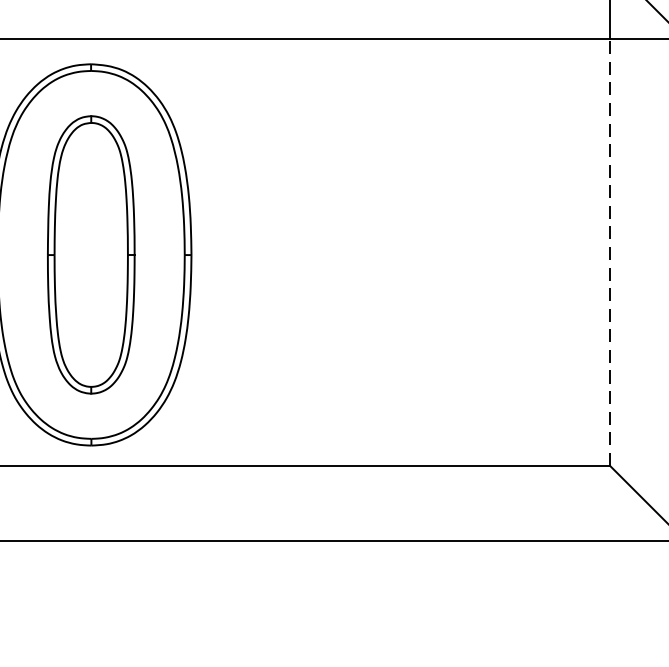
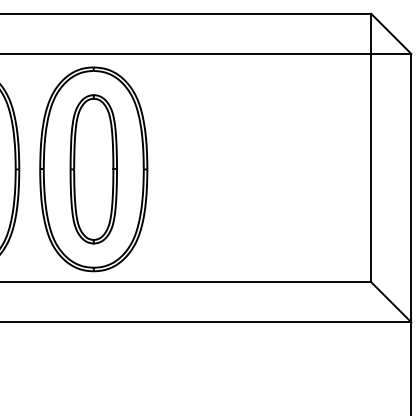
line: (610, 251) -> (371, 167), dashed -> solid

